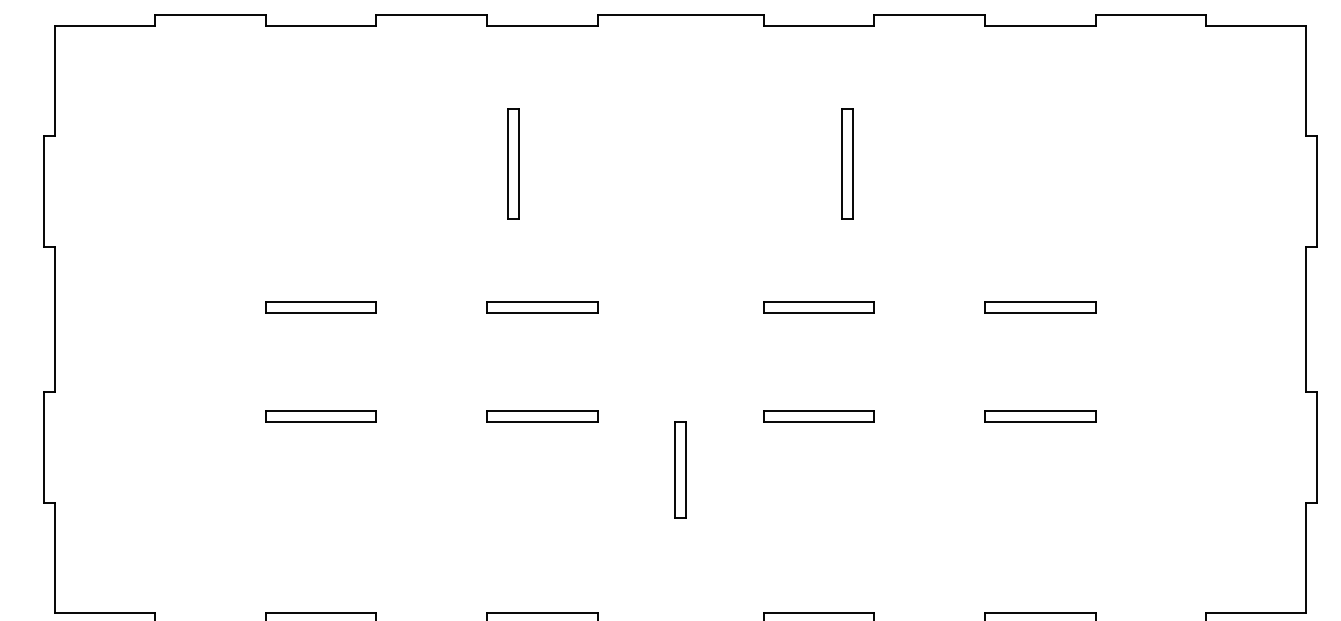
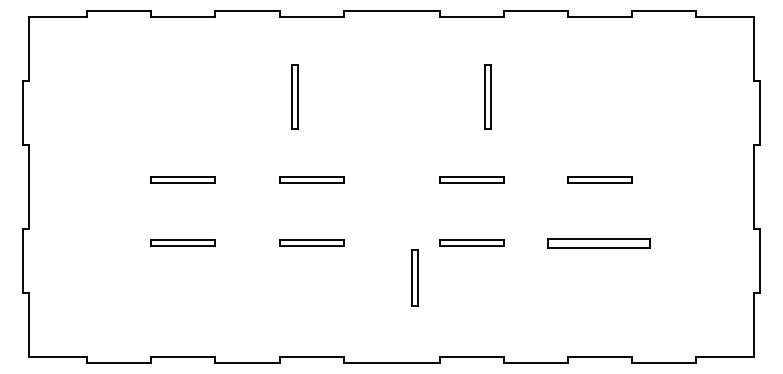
part: (1040, 415) -> (599, 242), size x1.6
part: (680, 469) -> (414, 277), moved

